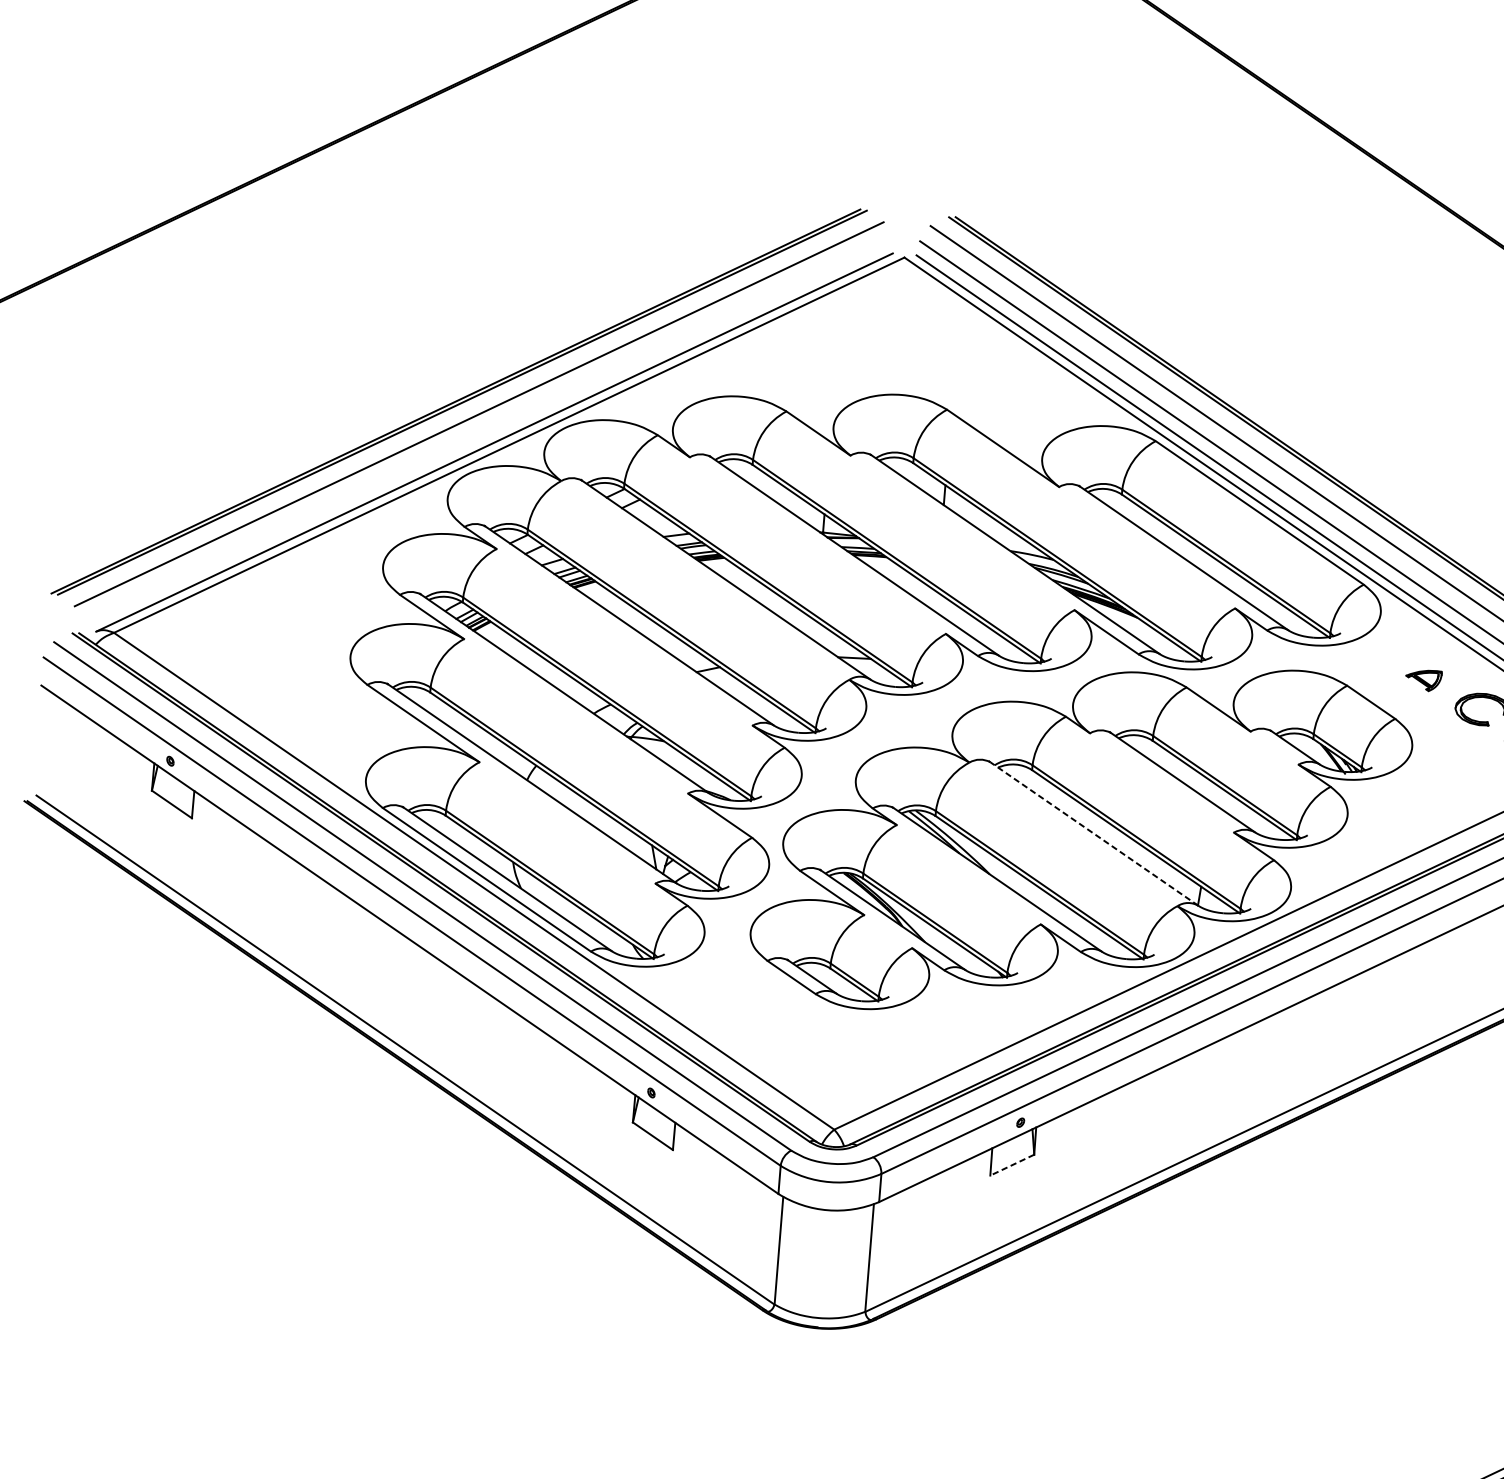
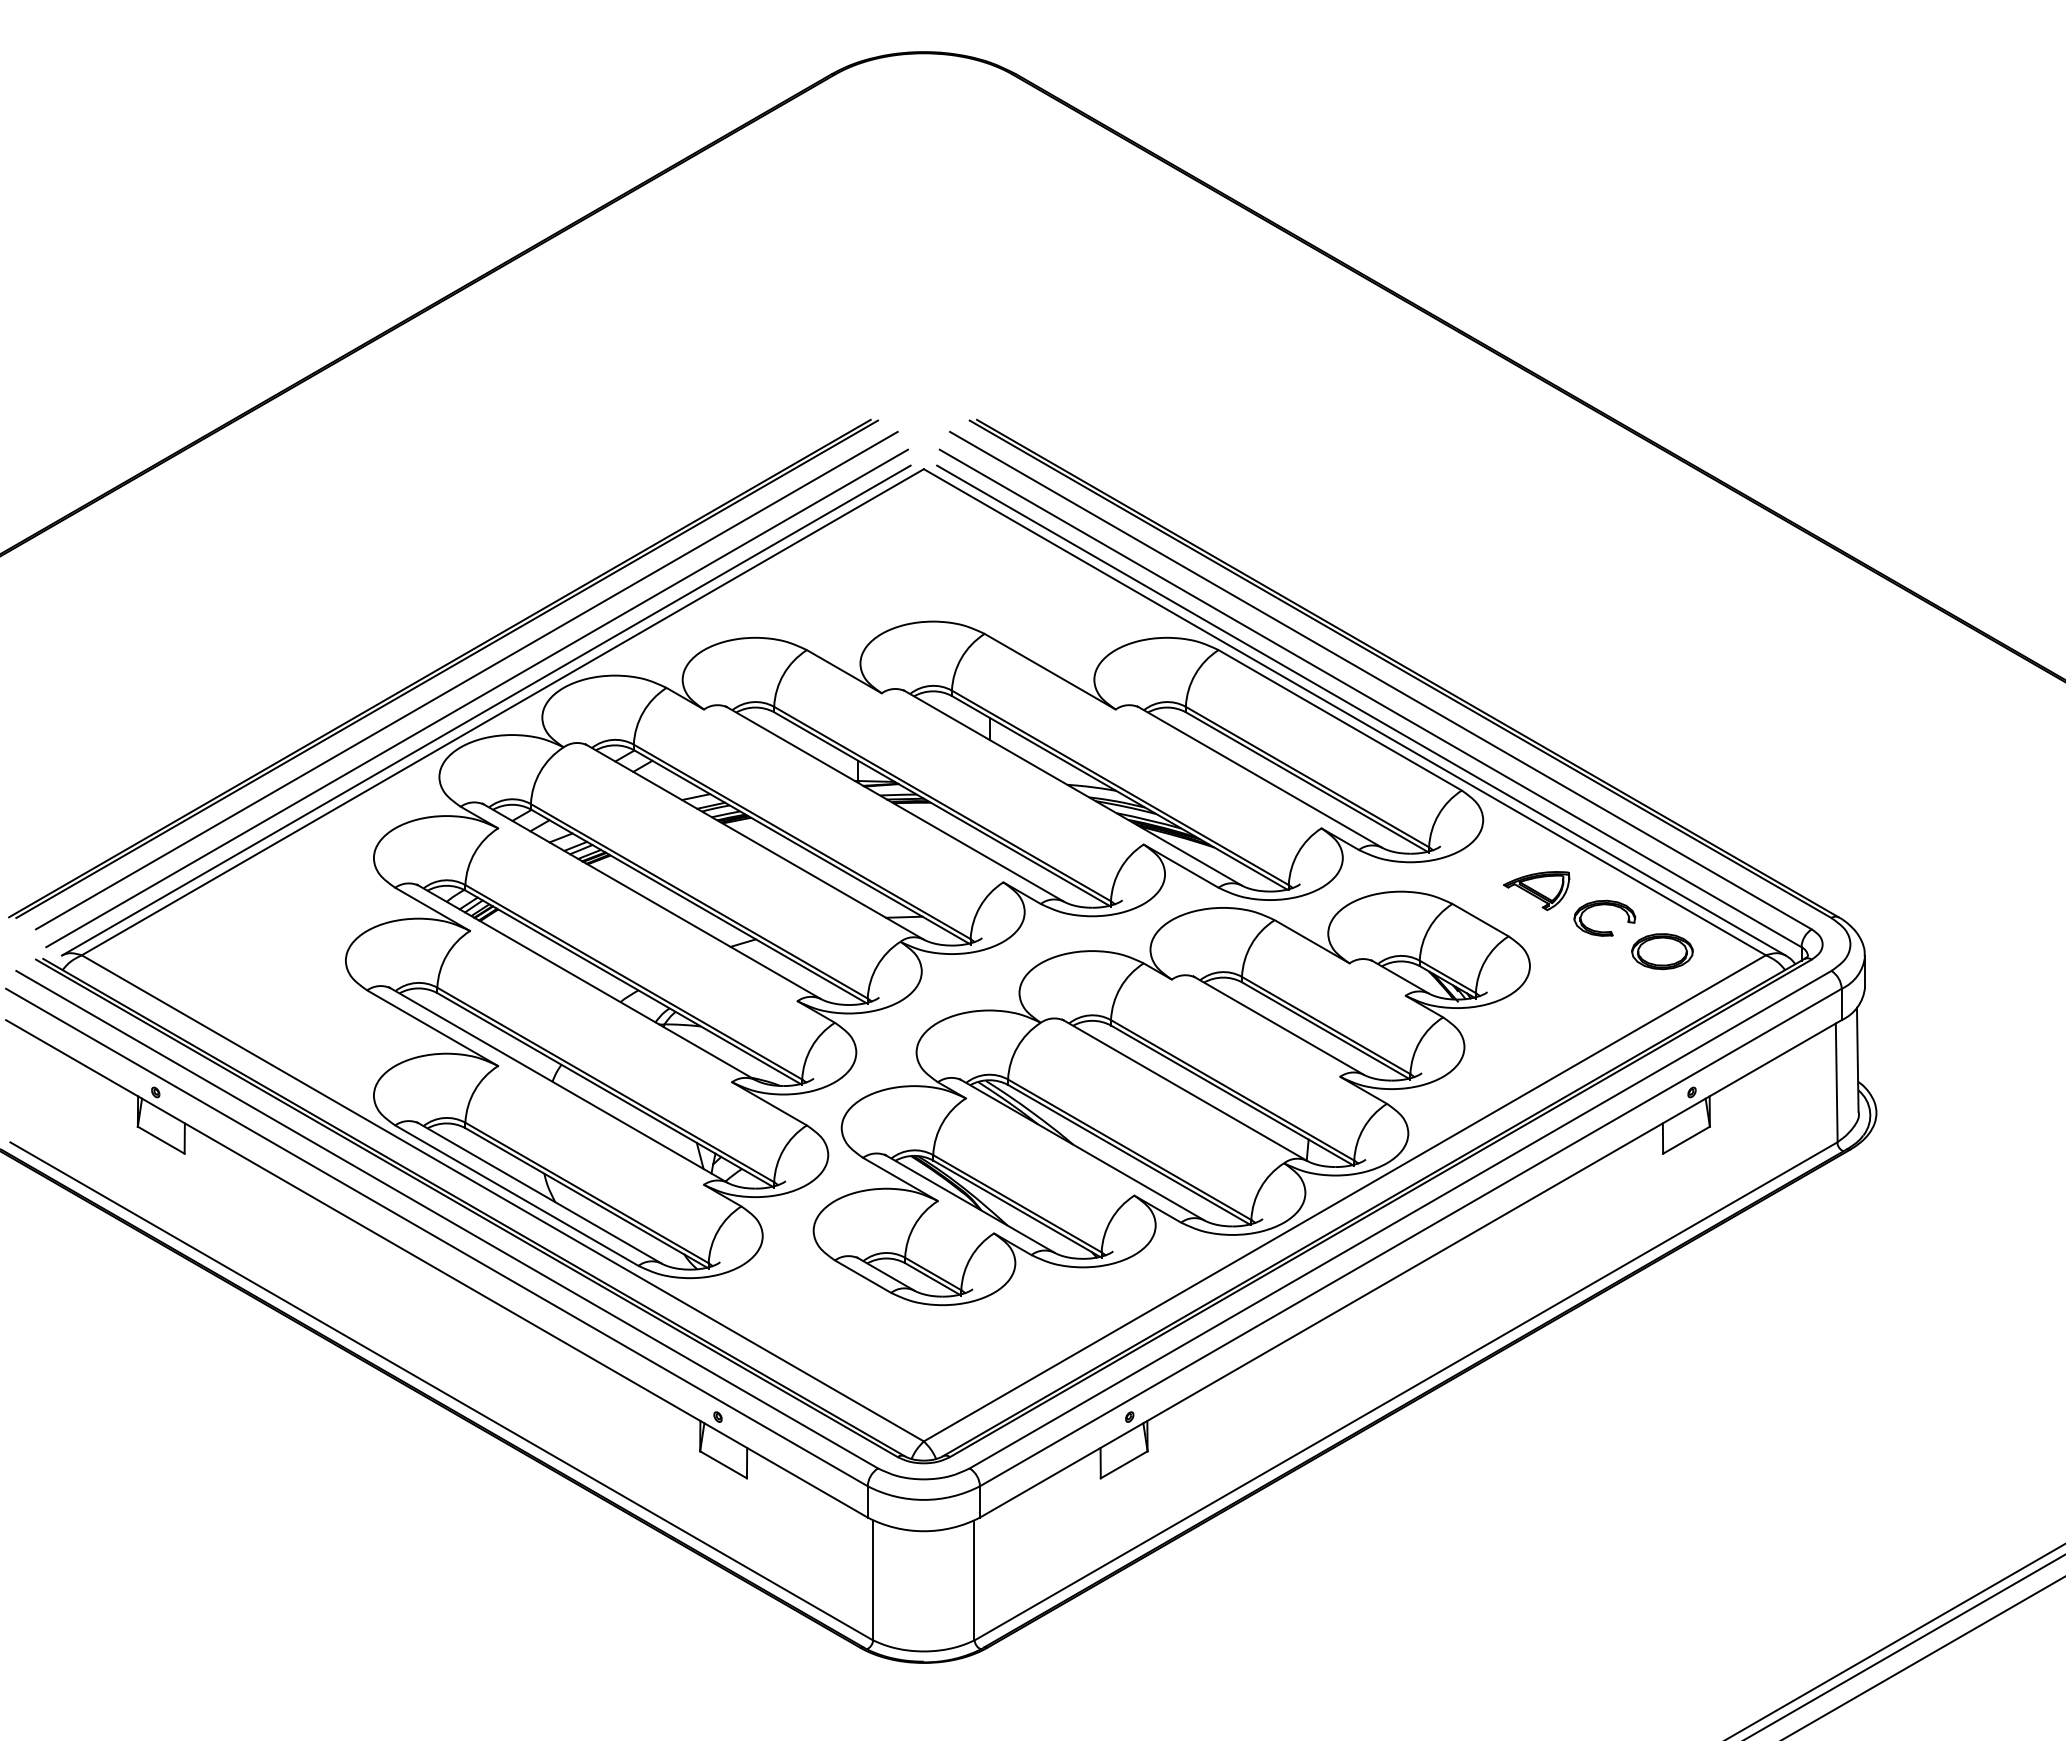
line: (486, 431) -> (476, 698), added
part: (1423, 680) -> (1536, 891), size x1.67
line: (1094, 833) -> (1185, 1090), dashed -> solid
line: (1011, 1165) -> (1123, 1465), dashed -> solid

